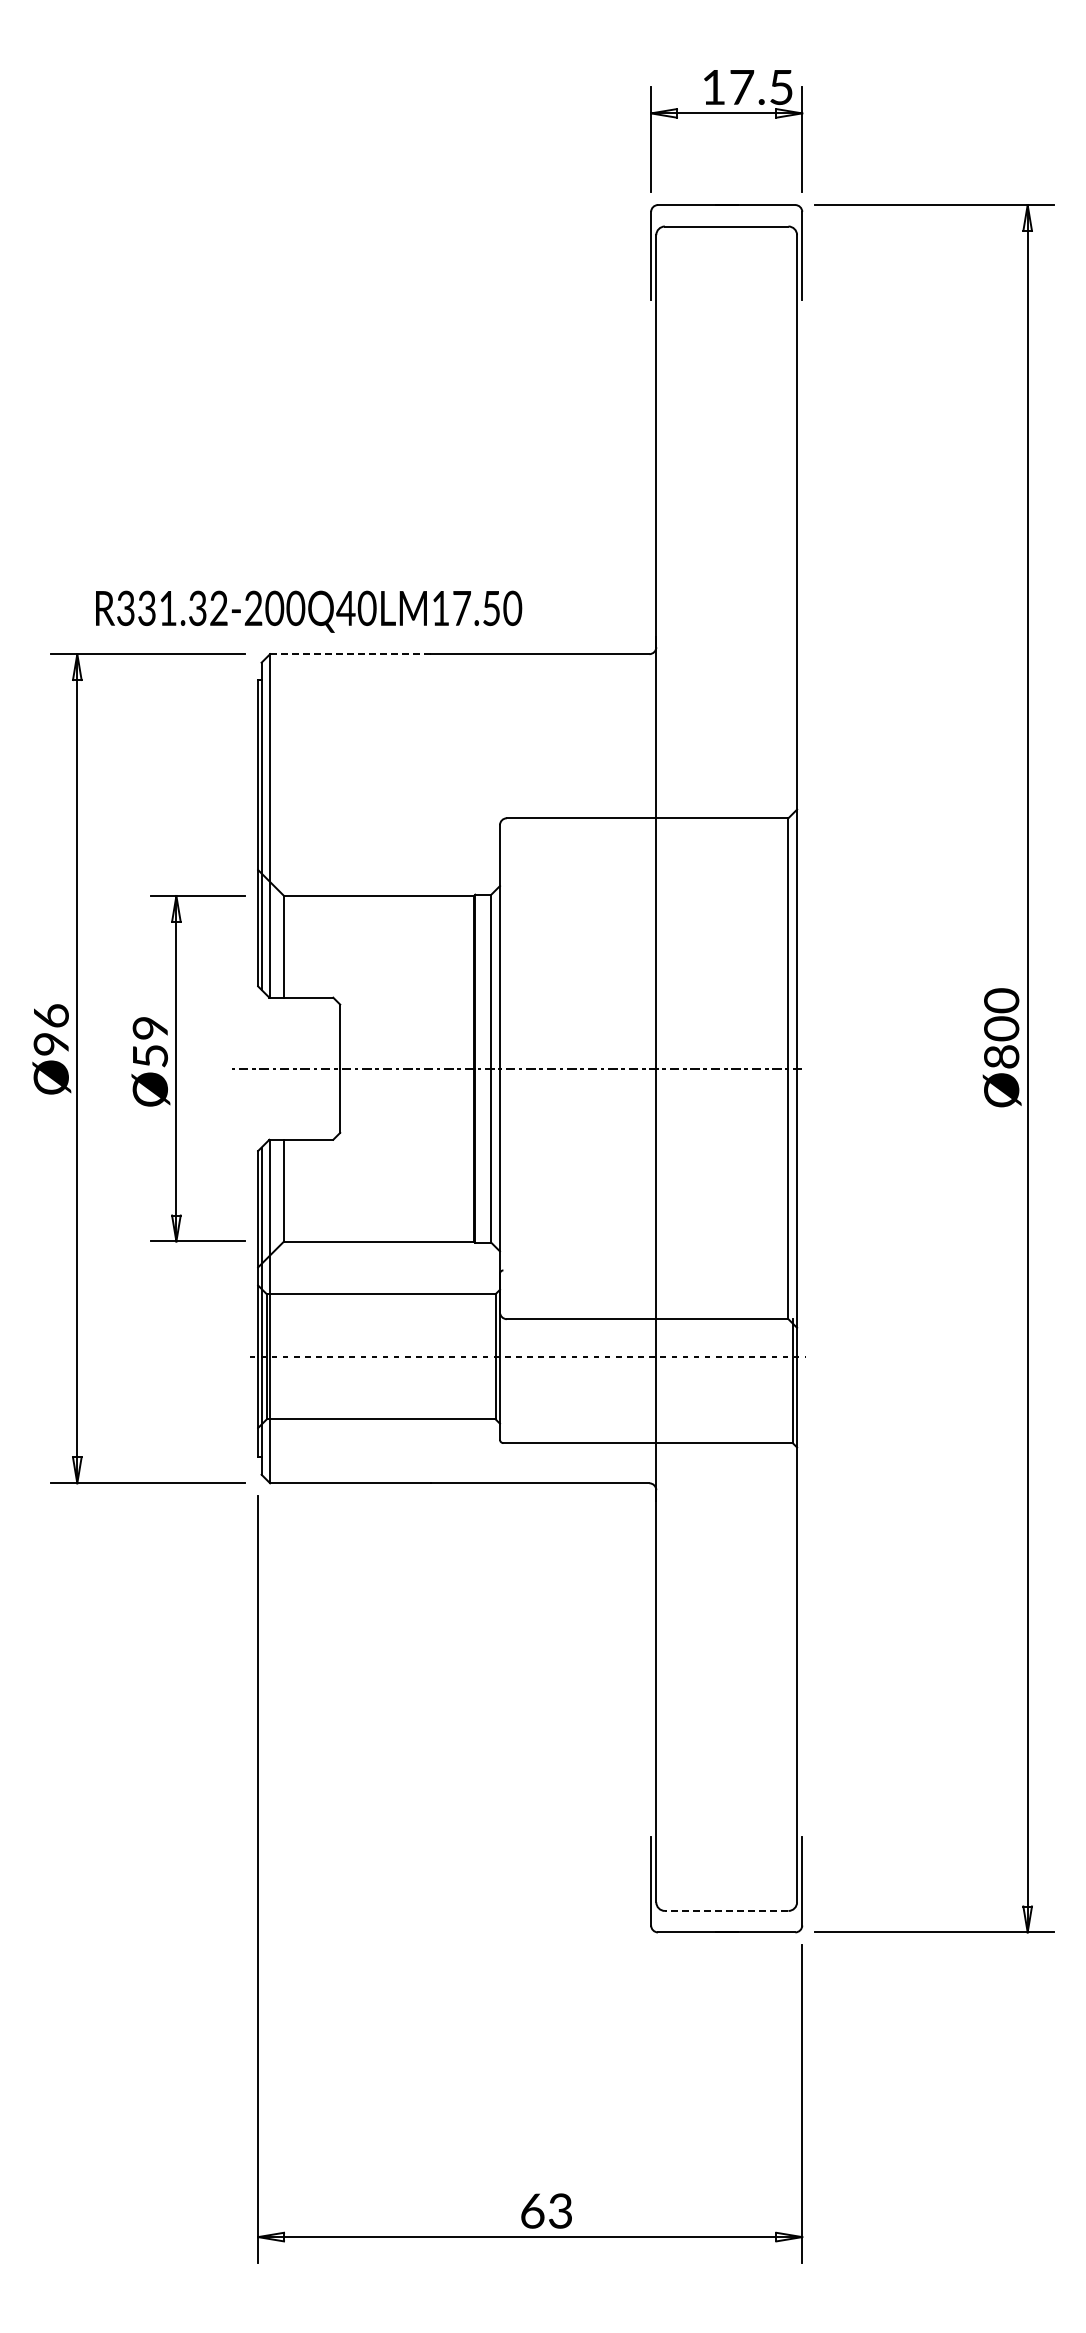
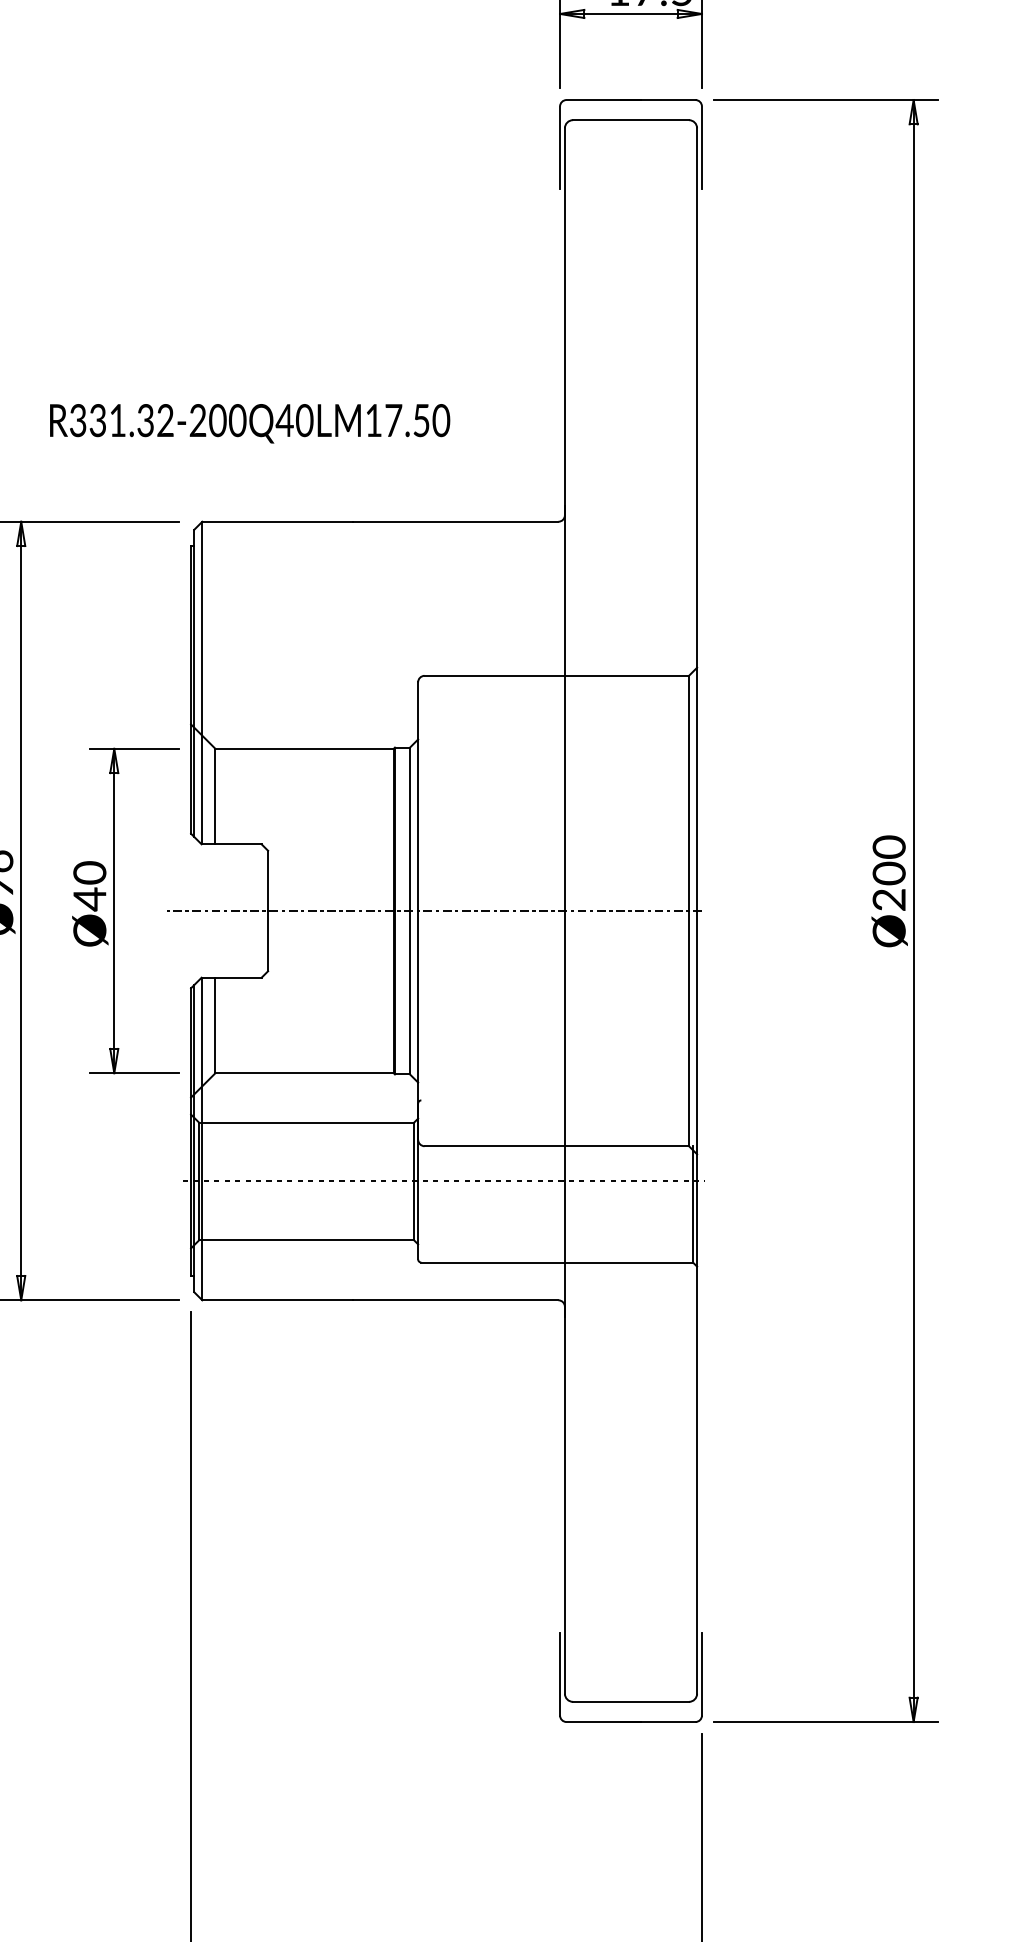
text: (309, 611) -> (250, 423), moved
line: (350, 654) -> (277, 522), dashed -> solid
text: (150, 1042) -> (89, 886), Ø59 -> Ø40
text: (1002, 1056) -> (889, 899), Ø800 -> Ø200
line: (726, 1910) -> (630, 1701), dashed -> solid

